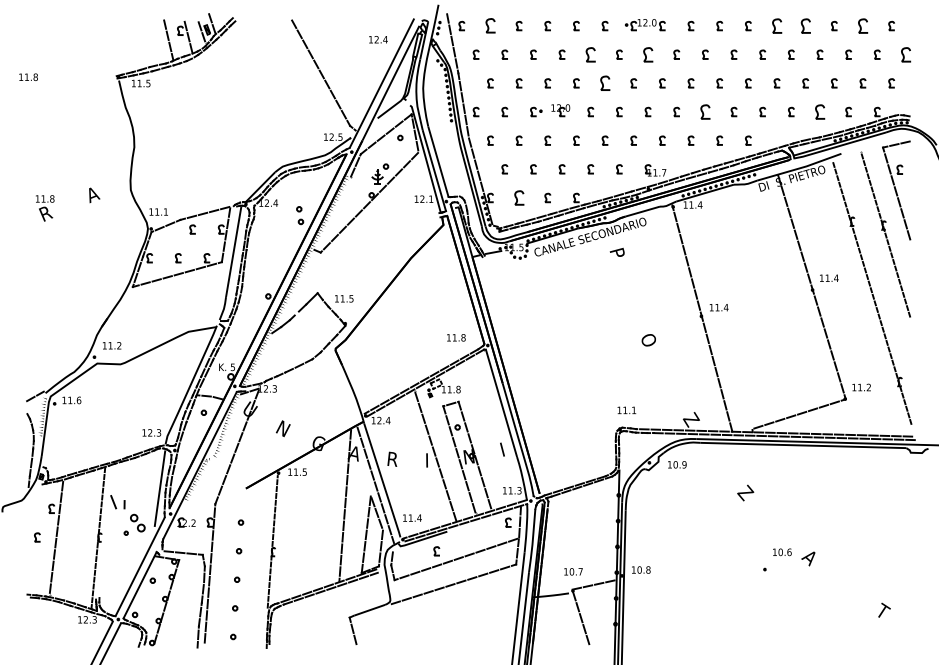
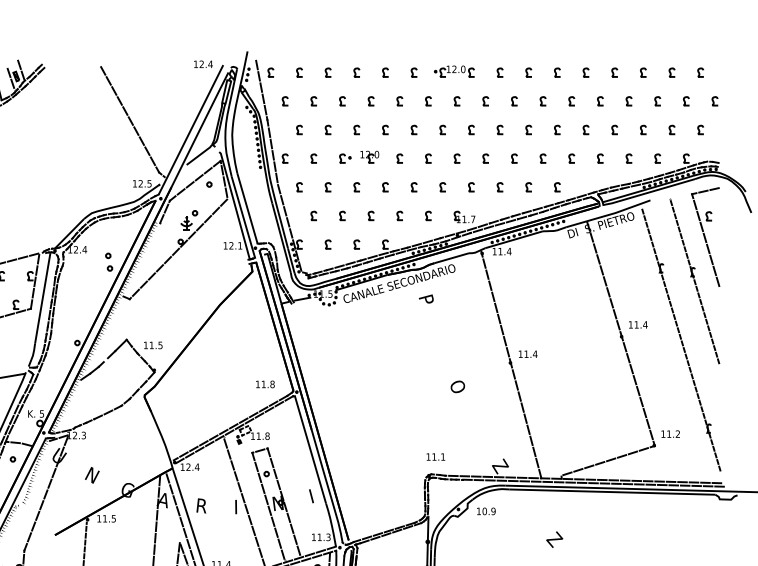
part: (776, 25) -> (585, 72), size x0.62
part: (805, 25) -> (614, 72), size x0.62
part: (862, 25) -> (671, 72), size x0.62
part: (490, 26) -> (299, 73), size x0.62
text: (378, 39) -> (203, 64), moved
part: (590, 54) -> (399, 101), size x0.62
part: (647, 54) -> (456, 101), size x0.62
part: (905, 54) -> (714, 101), size x0.62
part: (604, 83) -> (413, 130), size x0.62
part: (705, 111) -> (514, 158), size x0.62
part: (819, 111) -> (628, 158), size x0.62
part: (518, 197) -> (327, 244), size x0.62

